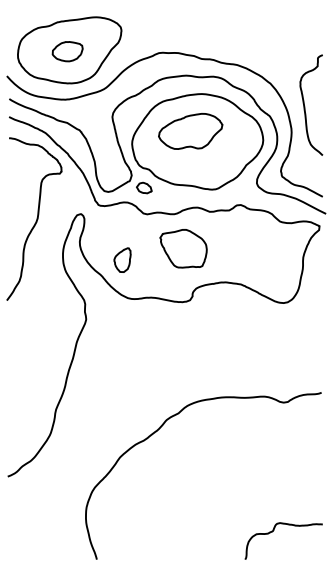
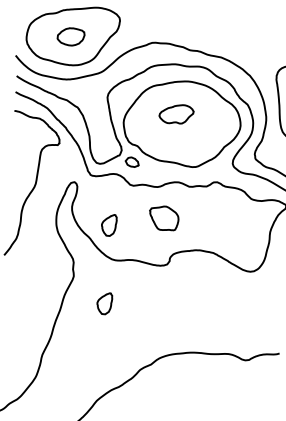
part: (190, 131) -> (176, 114), size x0.6
part: (183, 248) -> (164, 218), size x0.7
part: (122, 347) -> (104, 303), added

